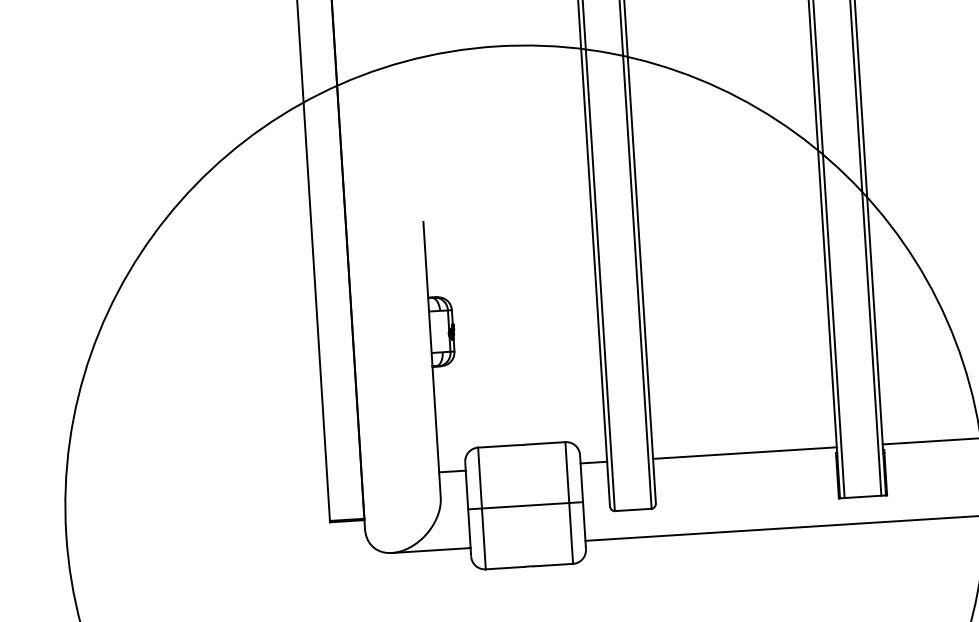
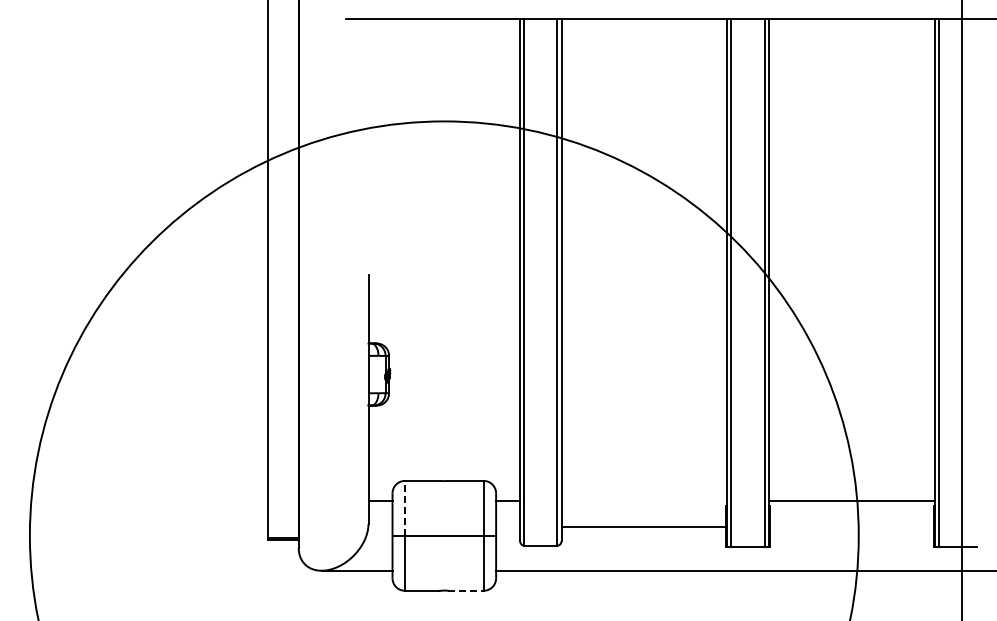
line: (744, 452) -> (644, 526), moved
line: (479, 477) -> (404, 507), solid -> dashed
line: (553, 564) -> (466, 590), solid -> dashed

